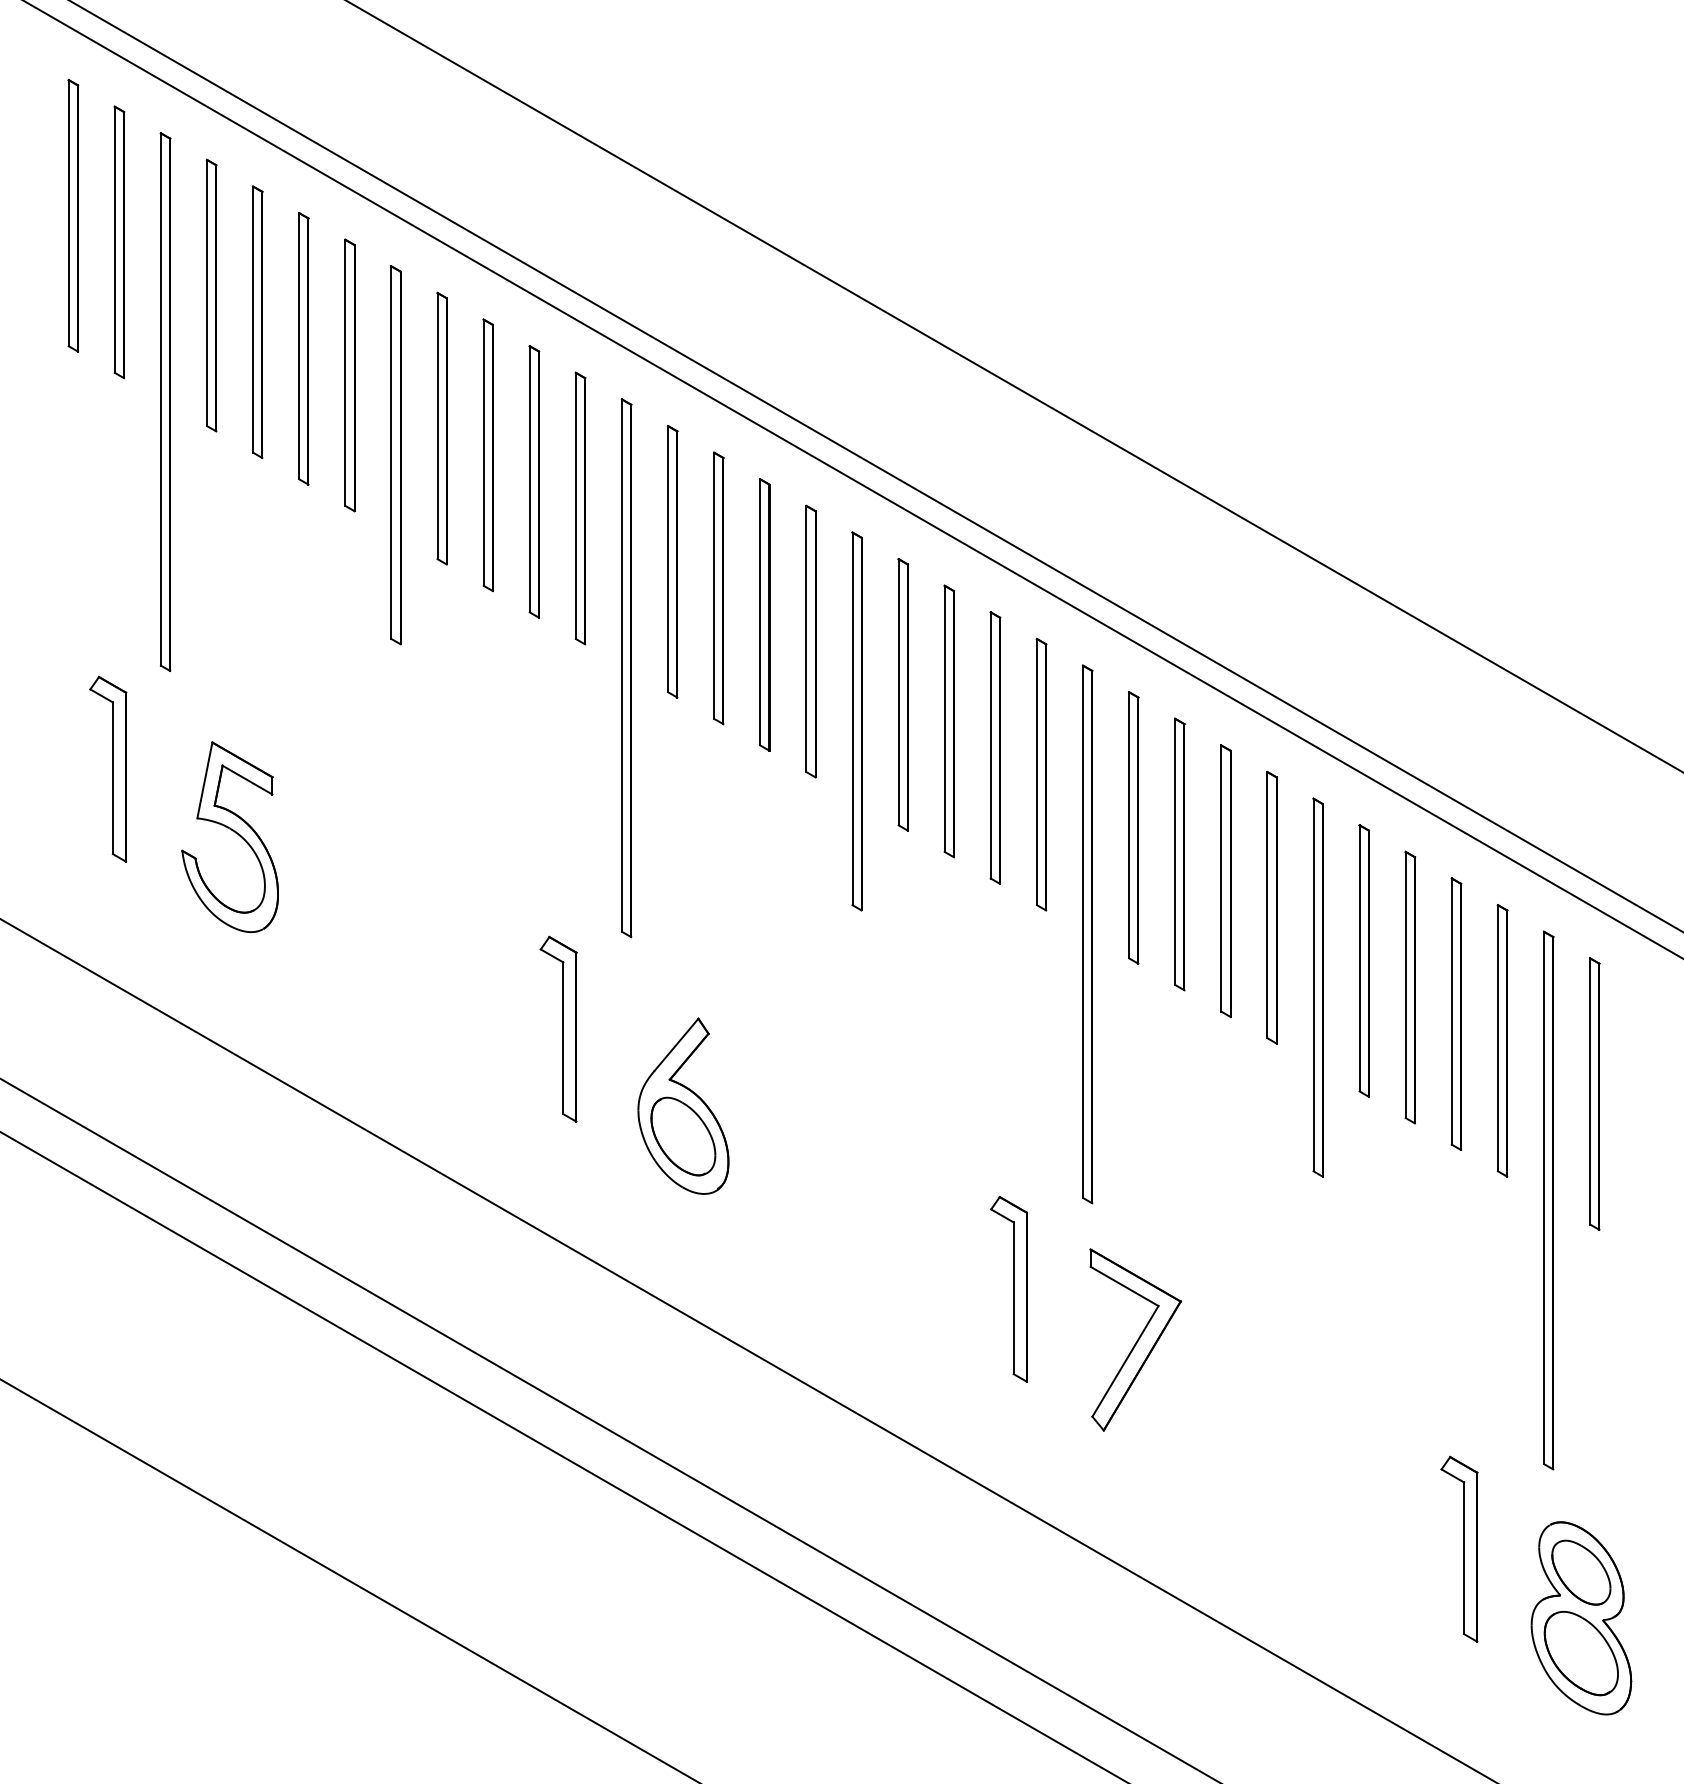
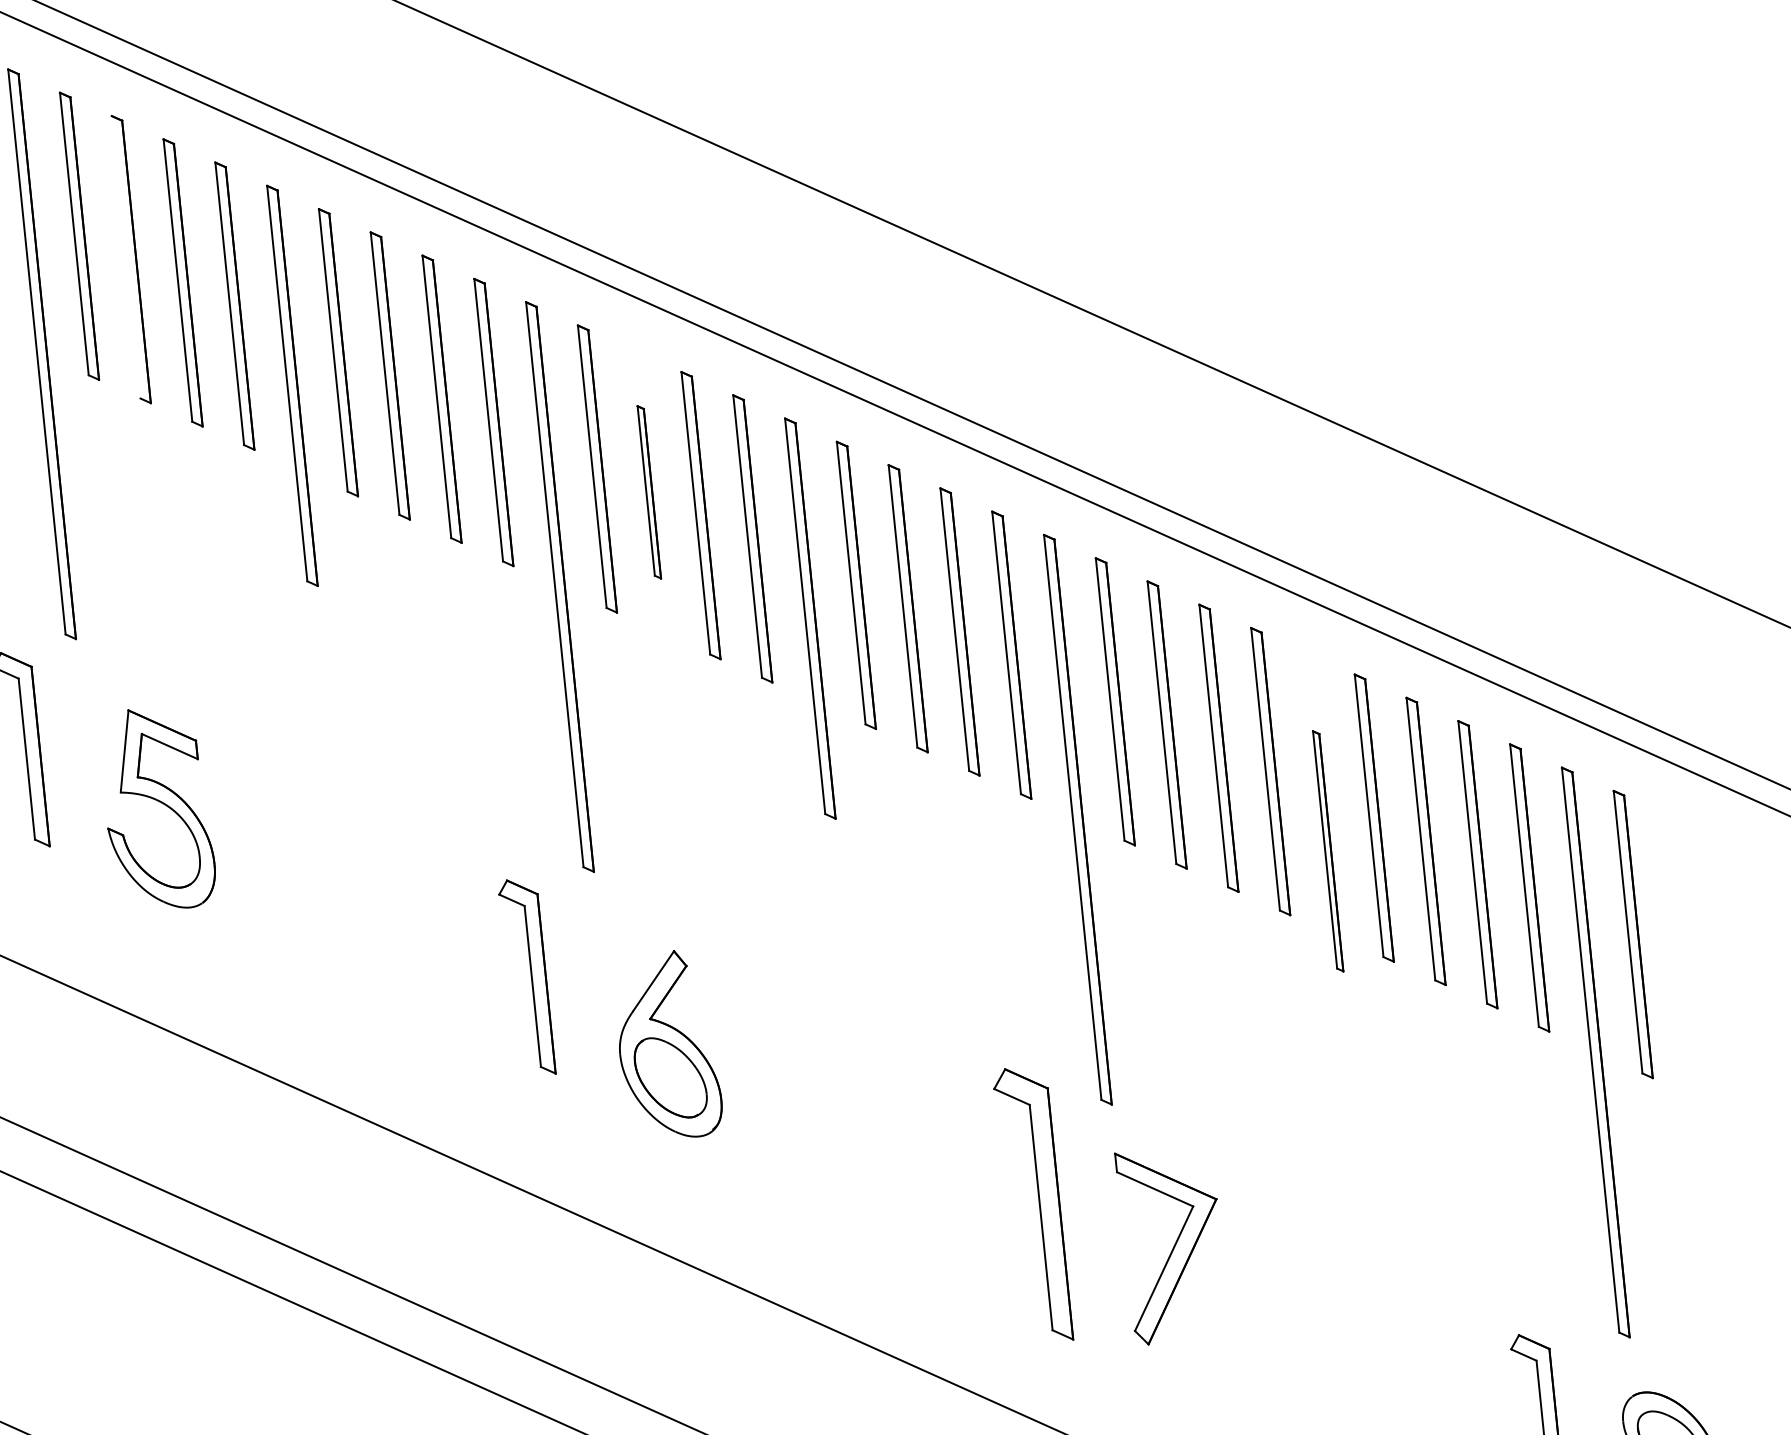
line: (253, 319) -> (126, 257), removed
part: (718, 588) -> (648, 492), size x0.6
part: (1317, 987) -> (1327, 851), size x0.6
part: (1008, 1288) -> (1032, 1204), size x1.4

